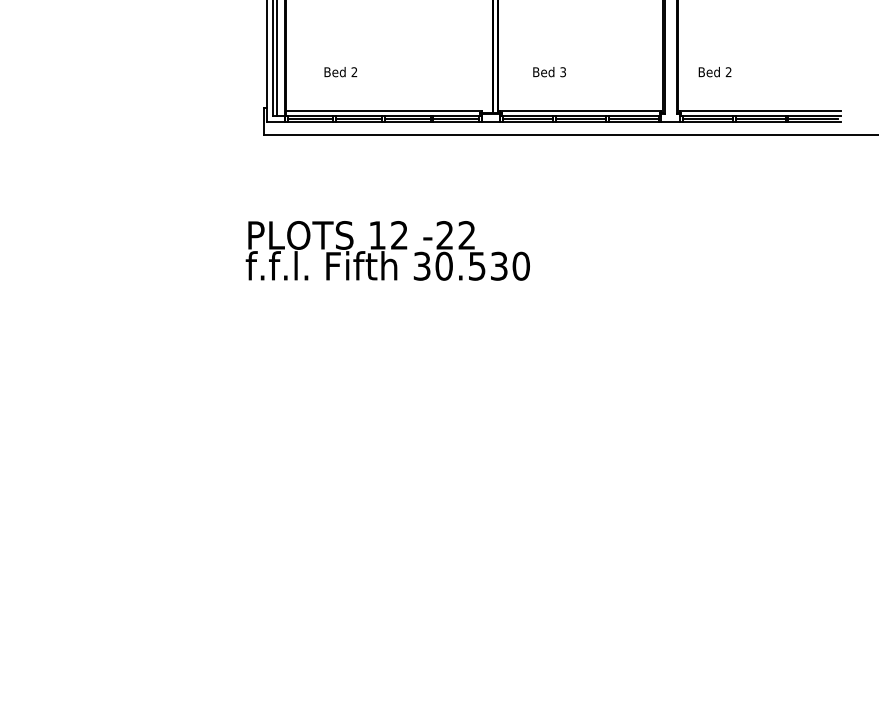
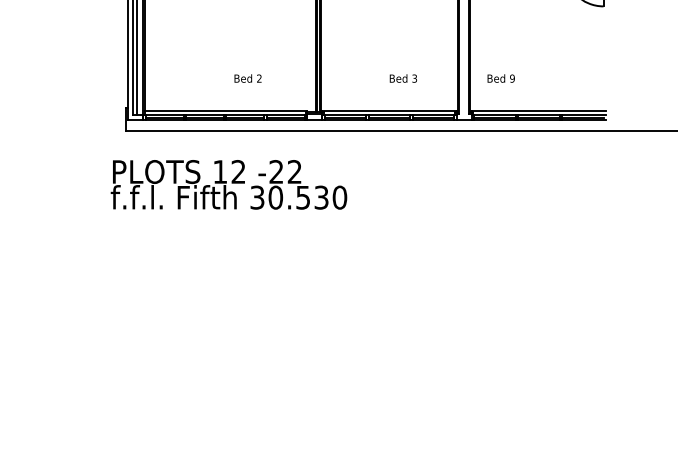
text: (340, 72) -> (247, 78), moved
text: (549, 72) -> (403, 78), moved
text: (728, 72) -> (512, 78), 2 -> 9
text: (387, 250) -> (228, 184), moved

